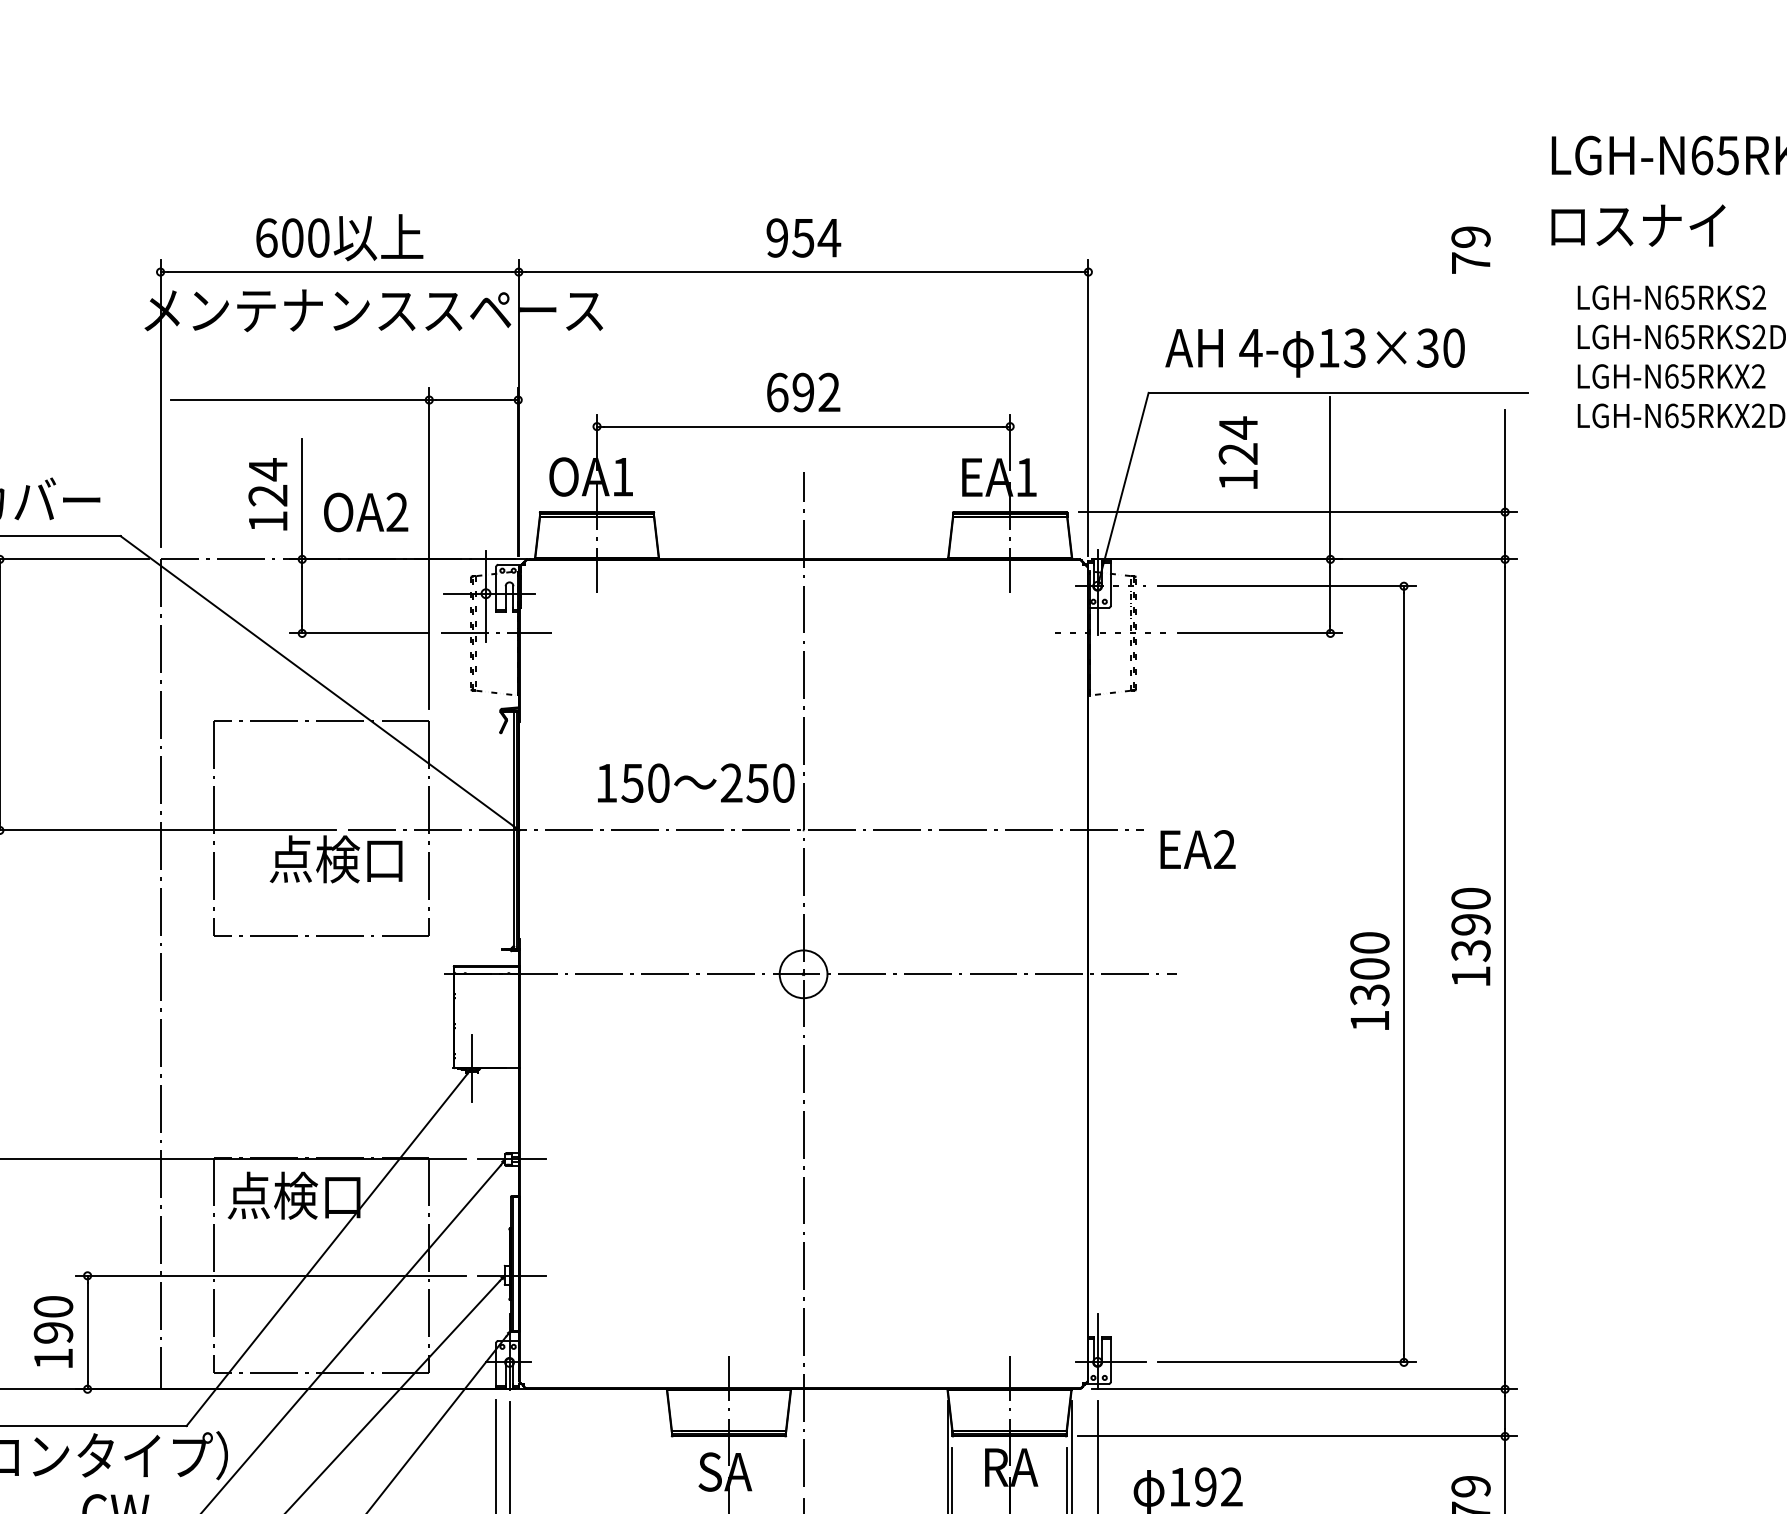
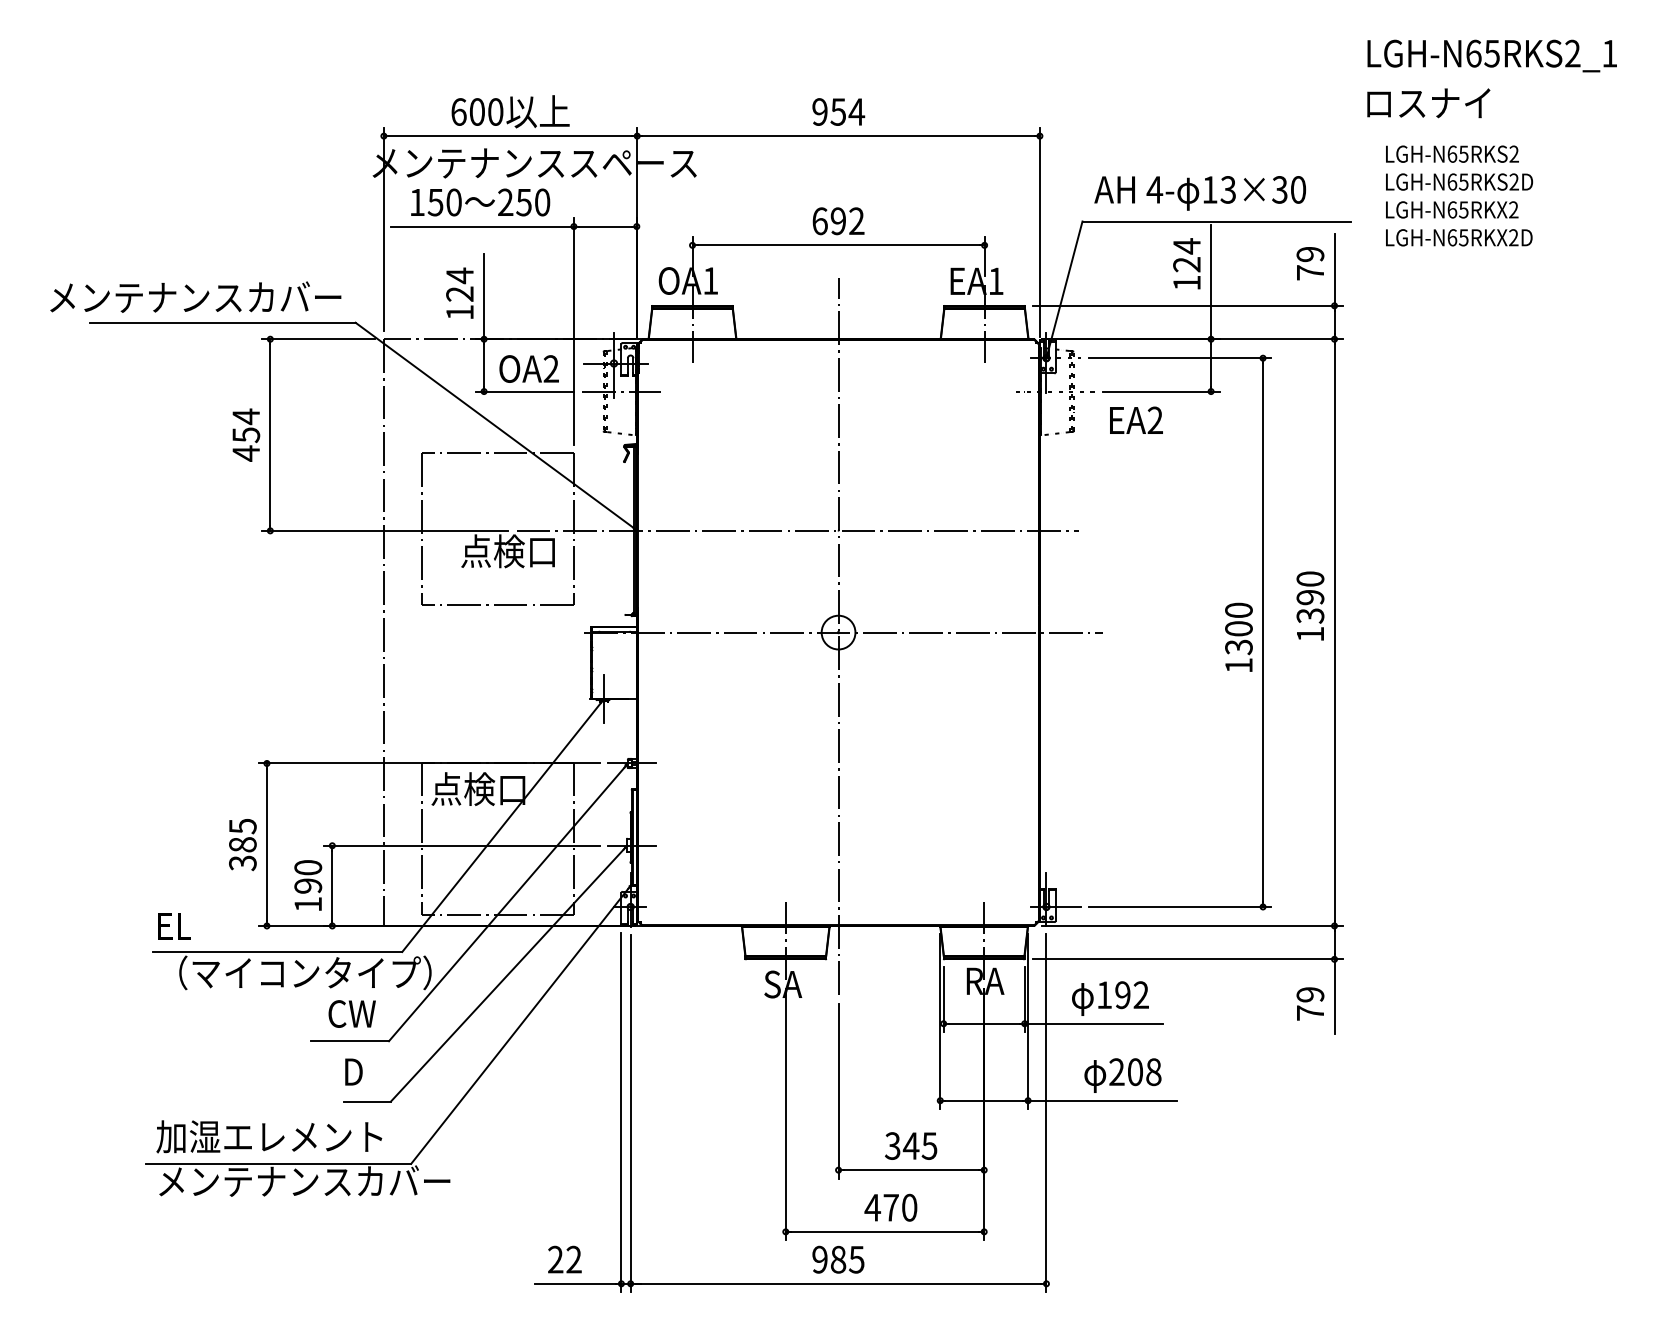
text: (1471, 250) -> (1310, 263), moved
text: (1237, 452) -> (1186, 263), moved
text: (365, 511) -> (528, 368), moved
text: (696, 783) -> (480, 202), moved
text: (1198, 848) -> (1136, 419), moved

